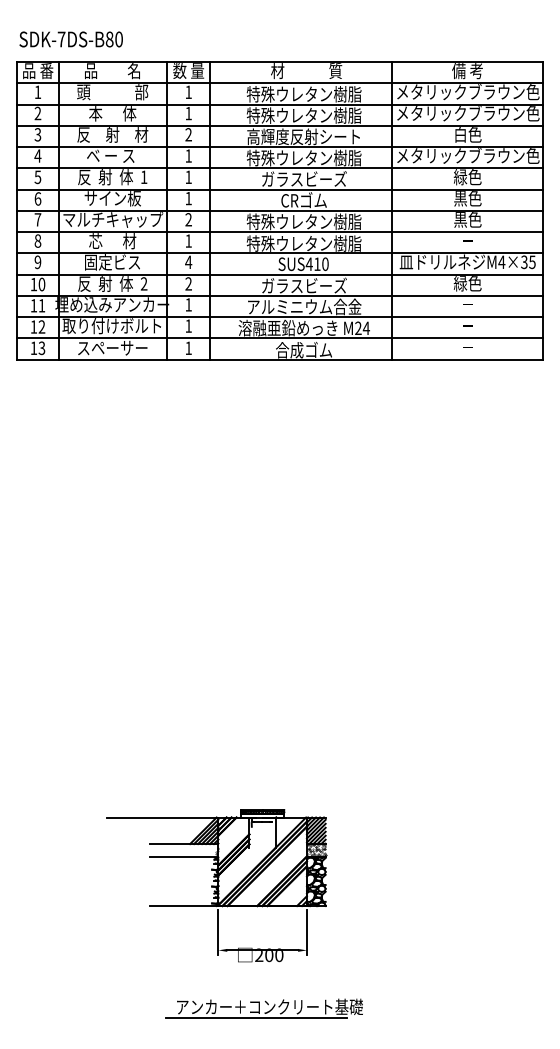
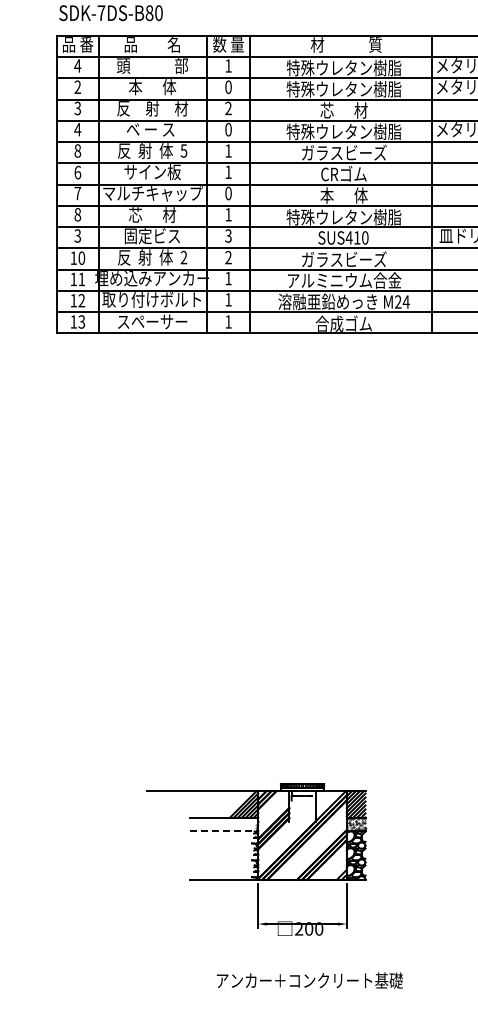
text: (37, 91) -> (77, 65), 1 -> 4
text: (188, 113) -> (228, 87), 1 -> 0
text: (303, 136) -> (343, 110), 高輝度反射シート -> 芯      材
text: (188, 155) -> (228, 129), 1 -> 0
text: (37, 176) -> (77, 150), 5 -> 8
text: (143, 177) -> (183, 151), 1 -> 5
text: (188, 219) -> (228, 193), 2 -> 0
text: (303, 221) -> (343, 195), 特殊ウレタン樹脂 -> 本      体
text: (37, 262) -> (77, 236), 9 -> 3
text: (188, 262) -> (228, 236), 4 -> 3
line: (184, 857) -> (224, 831), solid -> dashed
line: (256, 1017) -> (296, 991), removed

